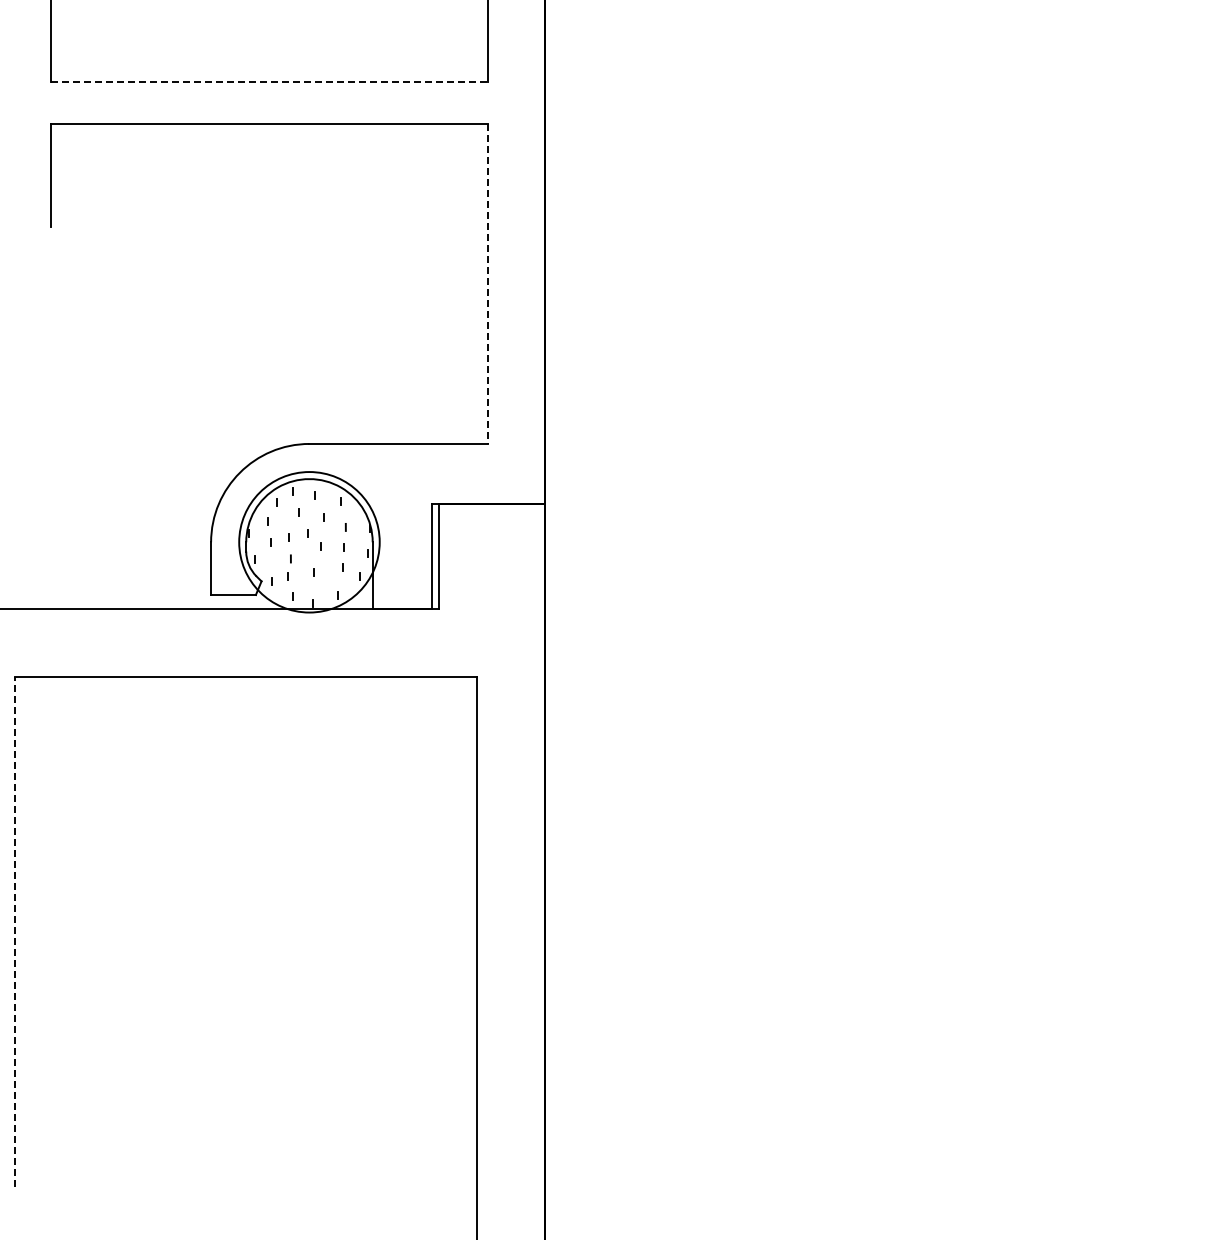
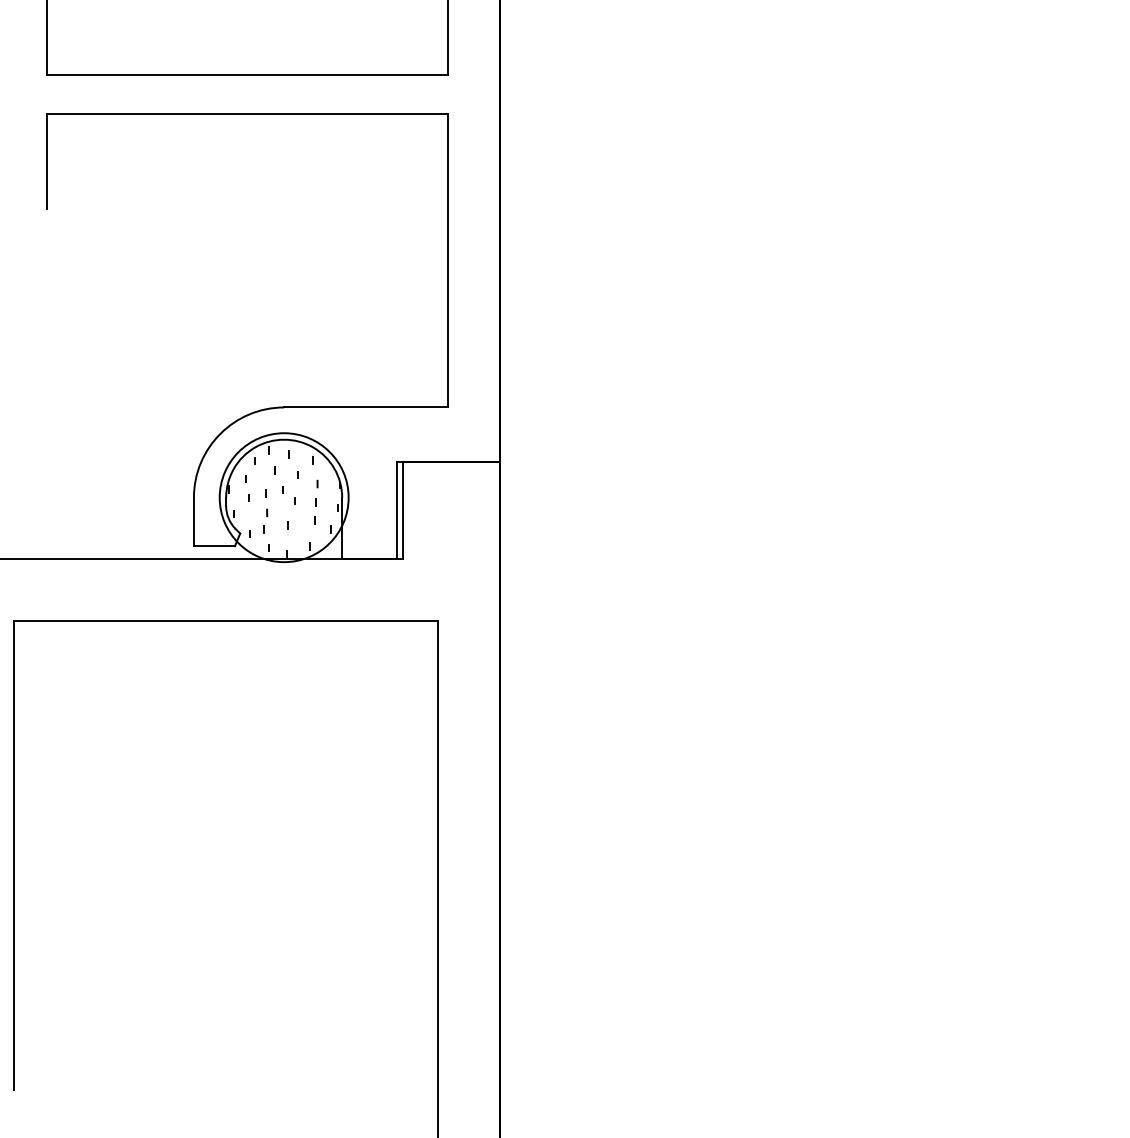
line: (269, 82) -> (247, 75), dashed -> solid
line: (487, 284) -> (447, 261), dashed -> solid
line: (15, 931) -> (14, 854), dashed -> solid

